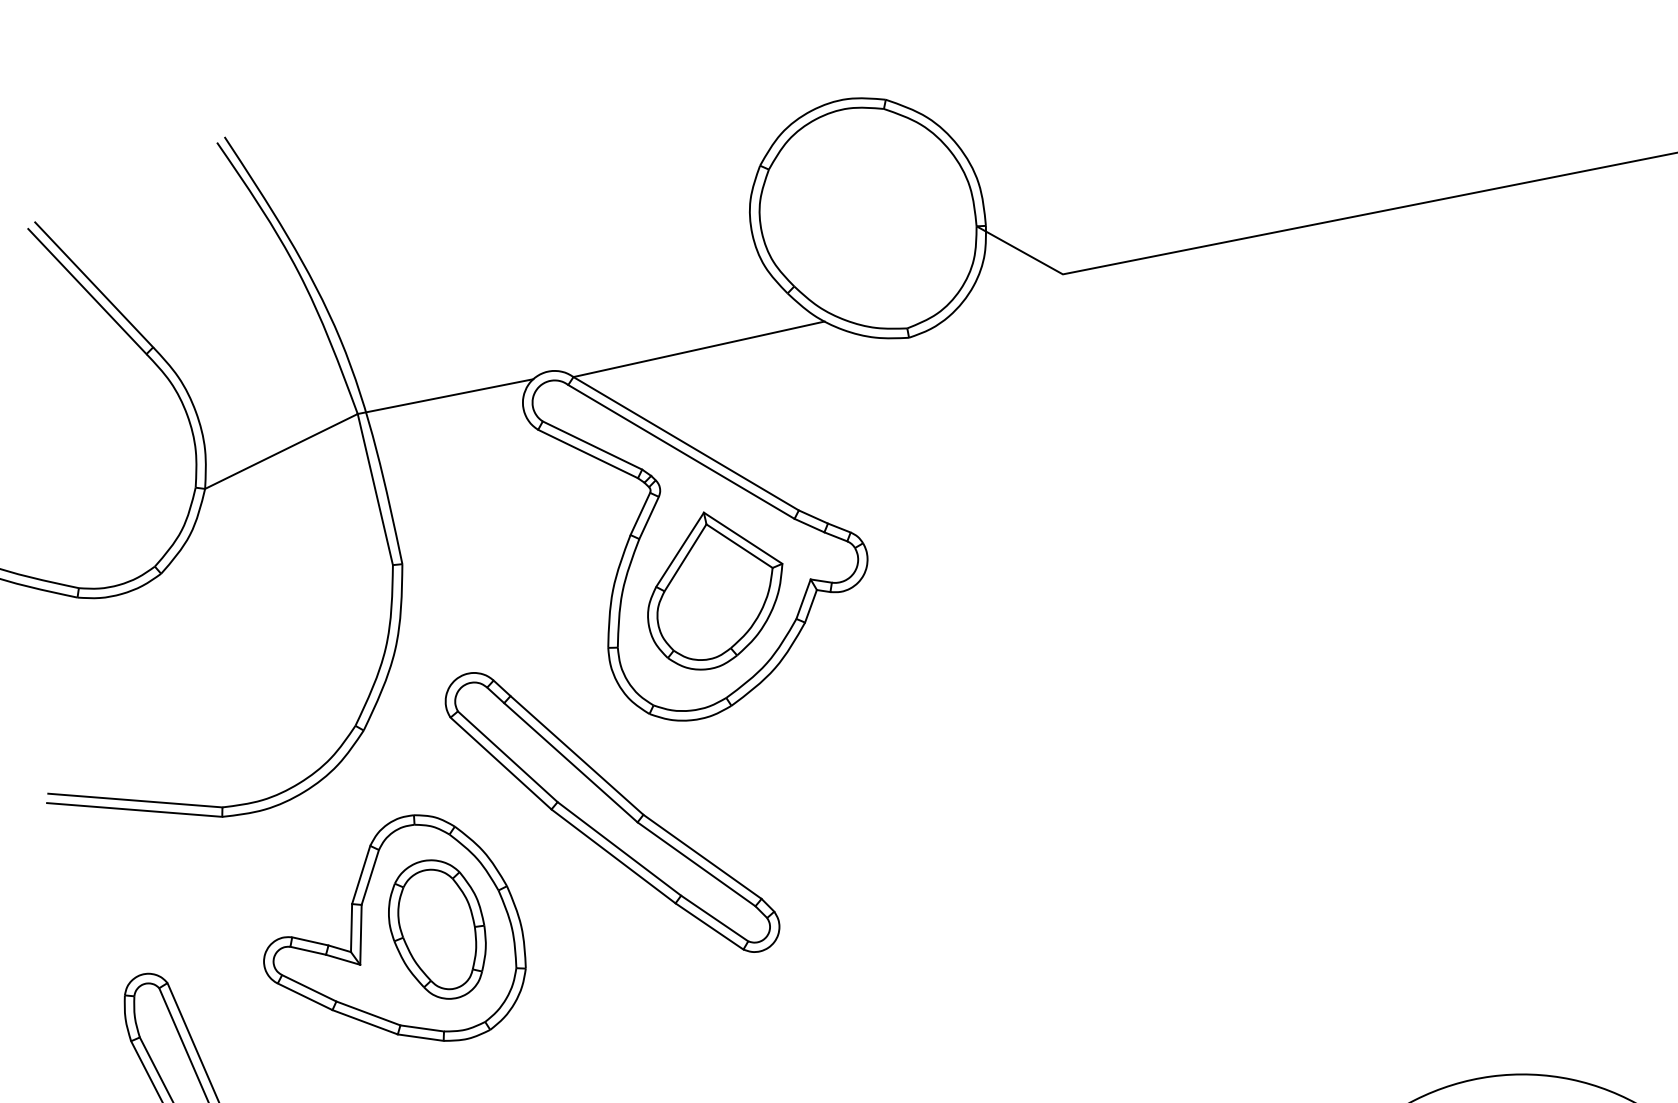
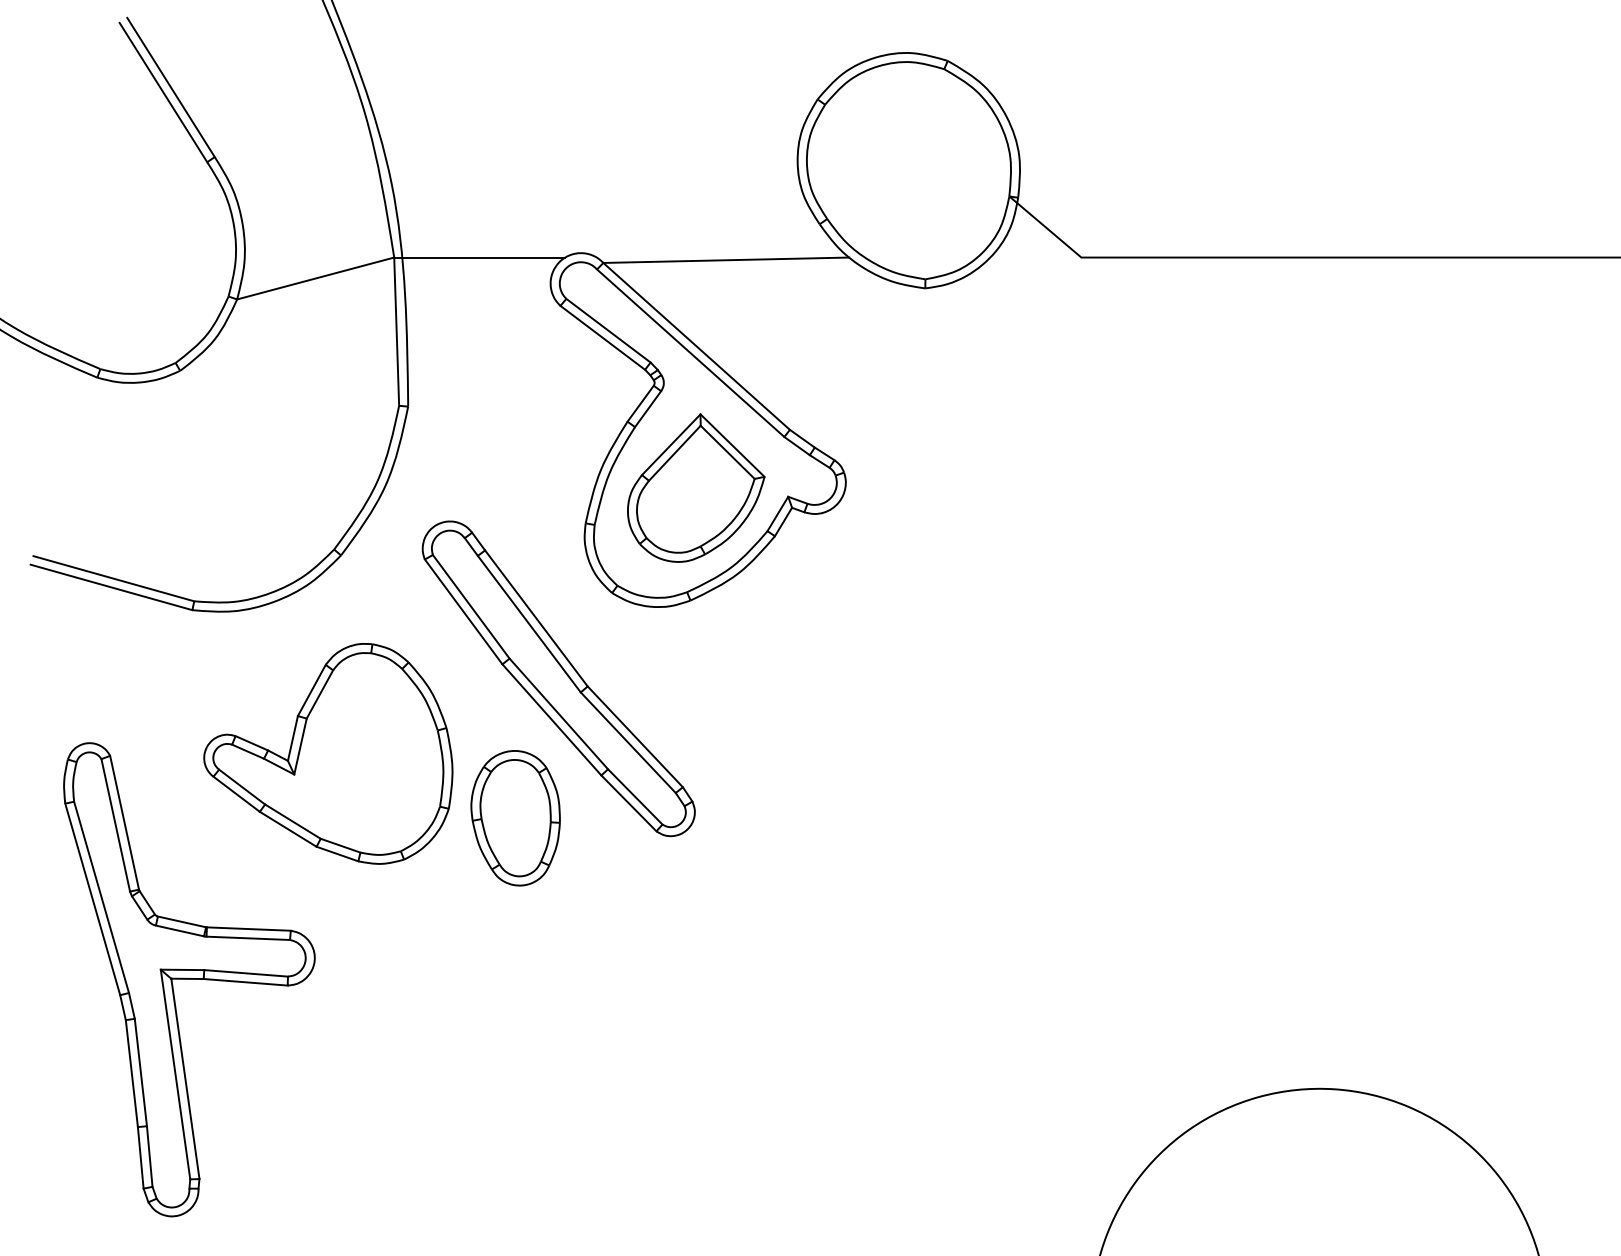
part: (437, 930) -> (515, 818), moved

